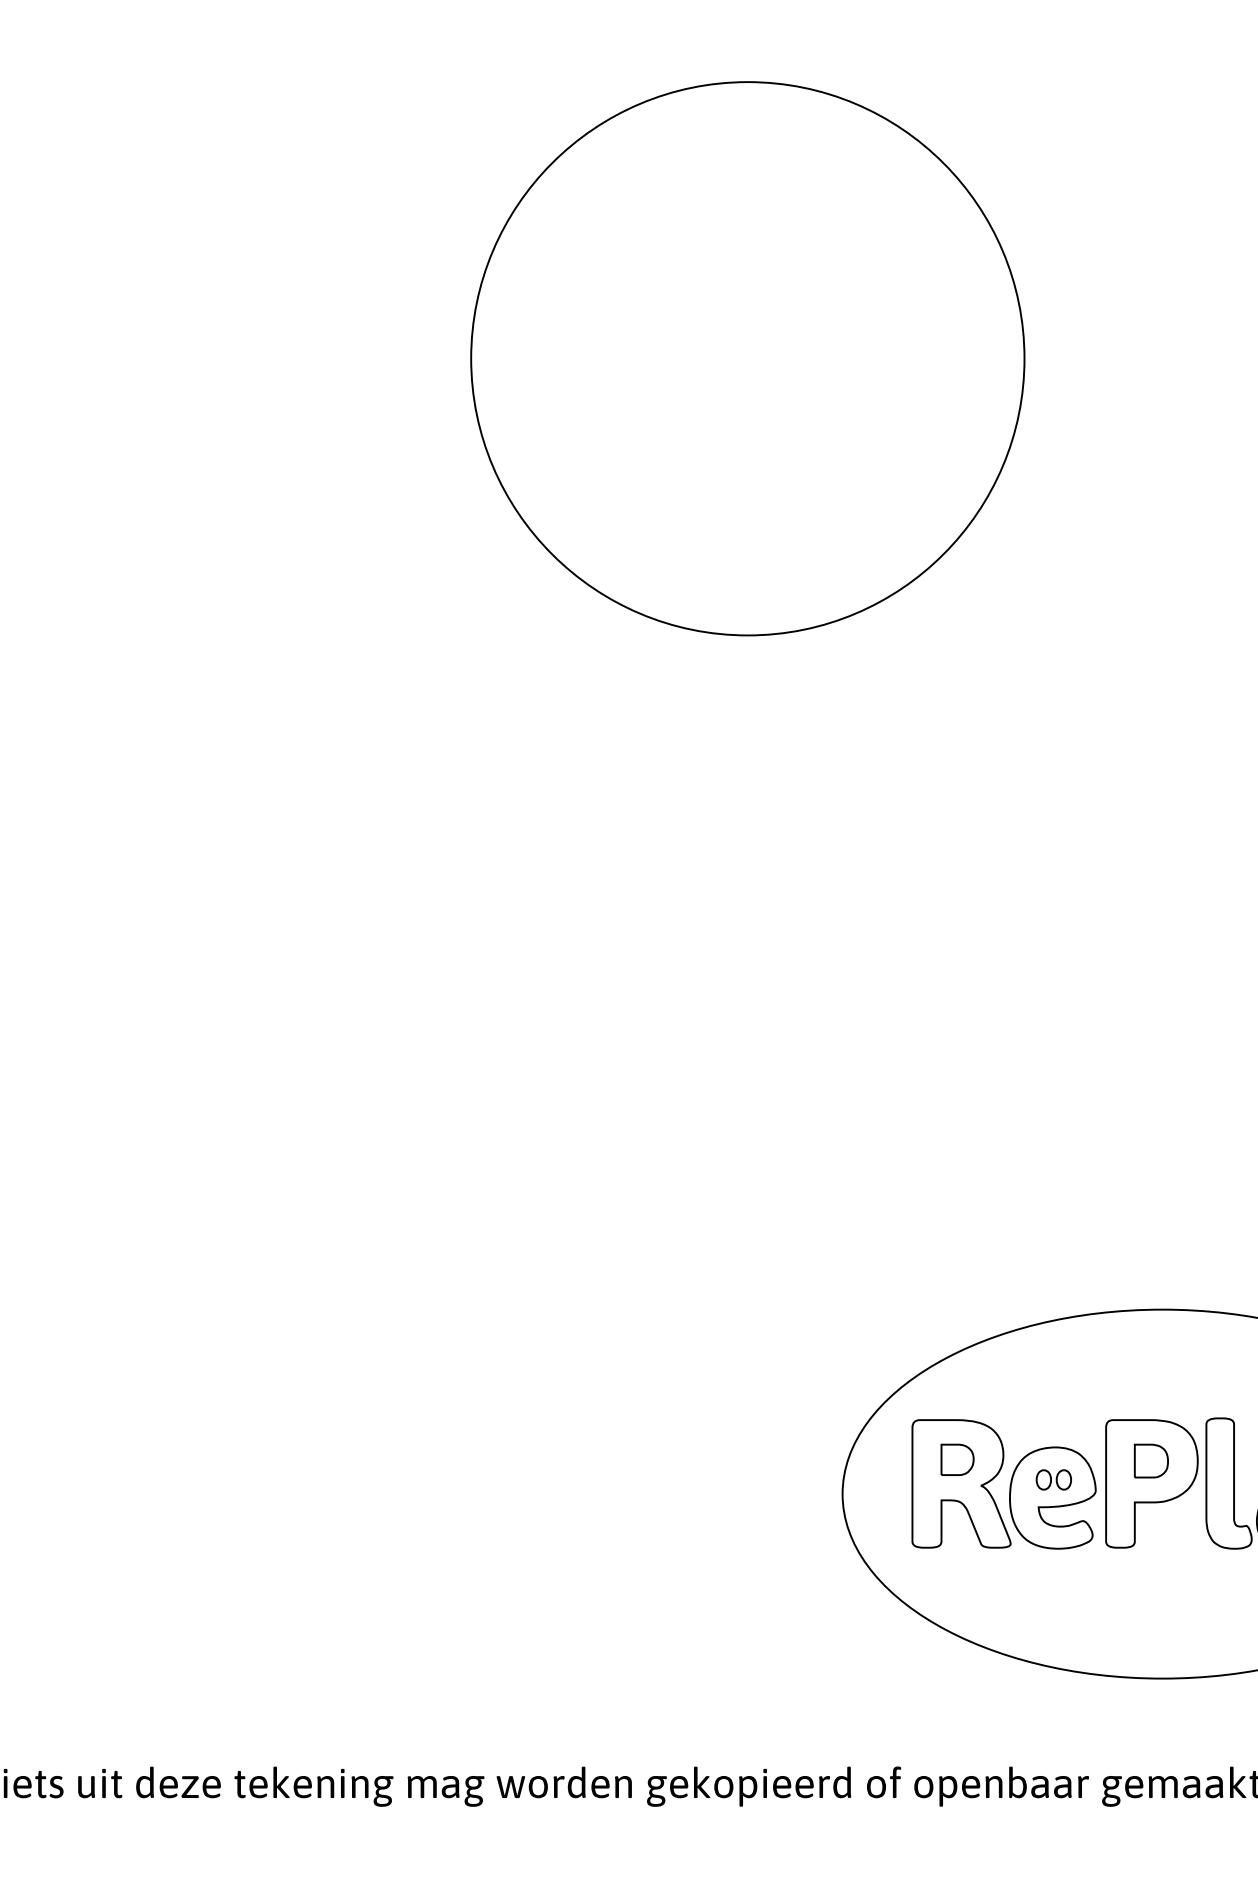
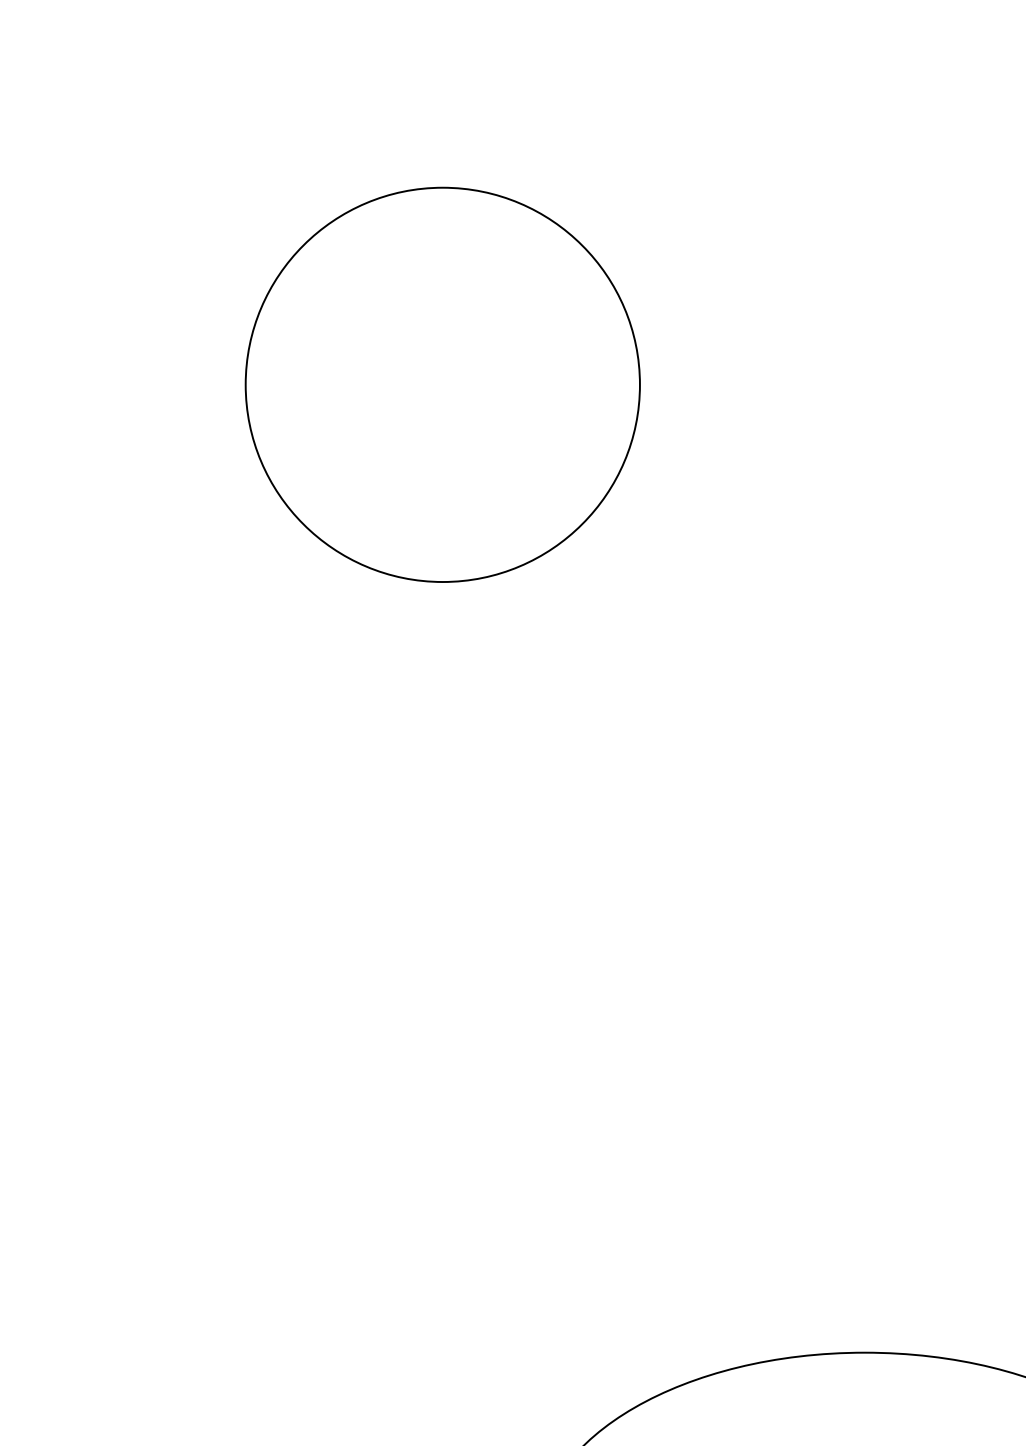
circle: (747, 358) -> (442, 384), size x0.7

